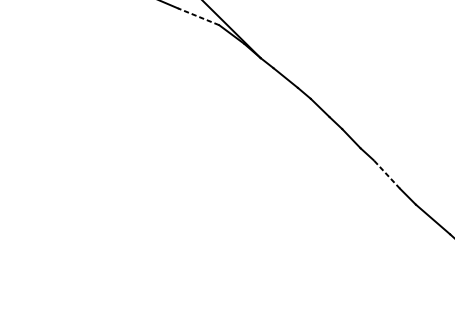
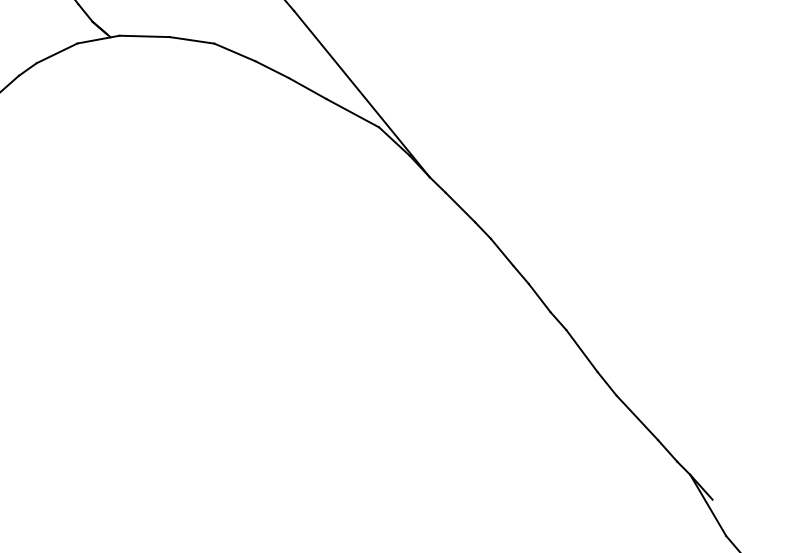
line: (198, 17) -> (352, 113), dashed -> solid
line: (386, 174) -> (581, 350), dashed -> solid

